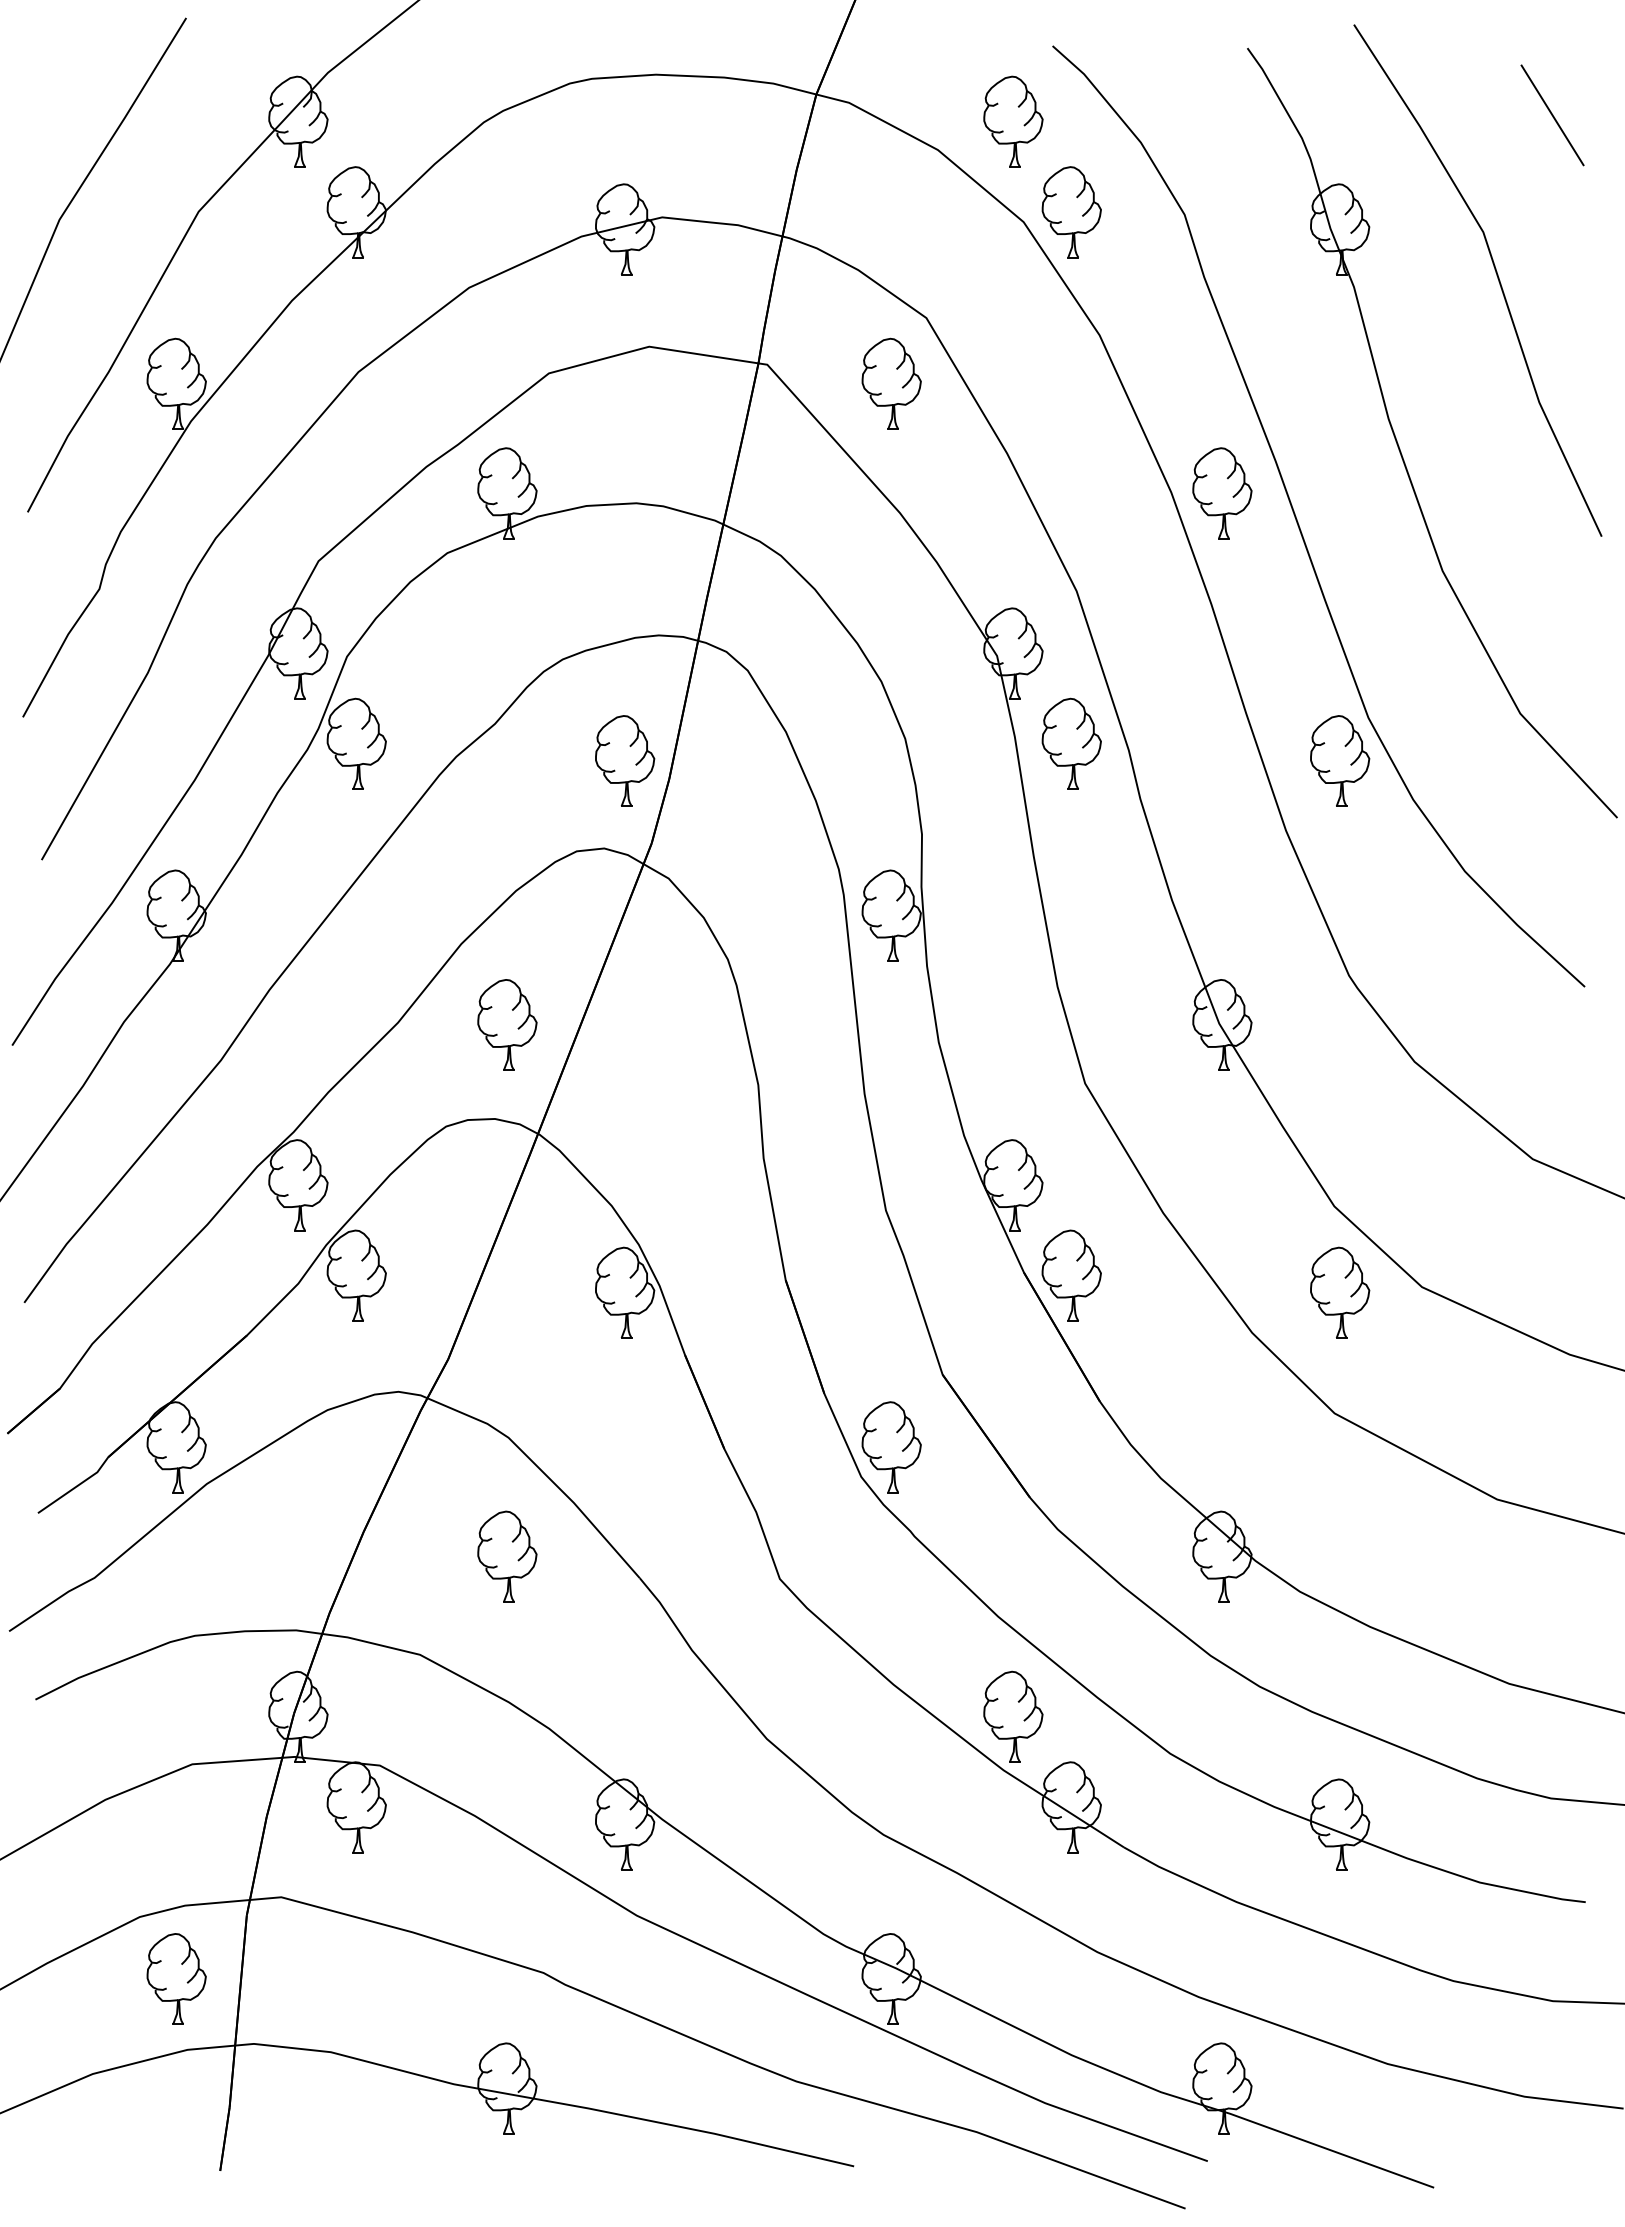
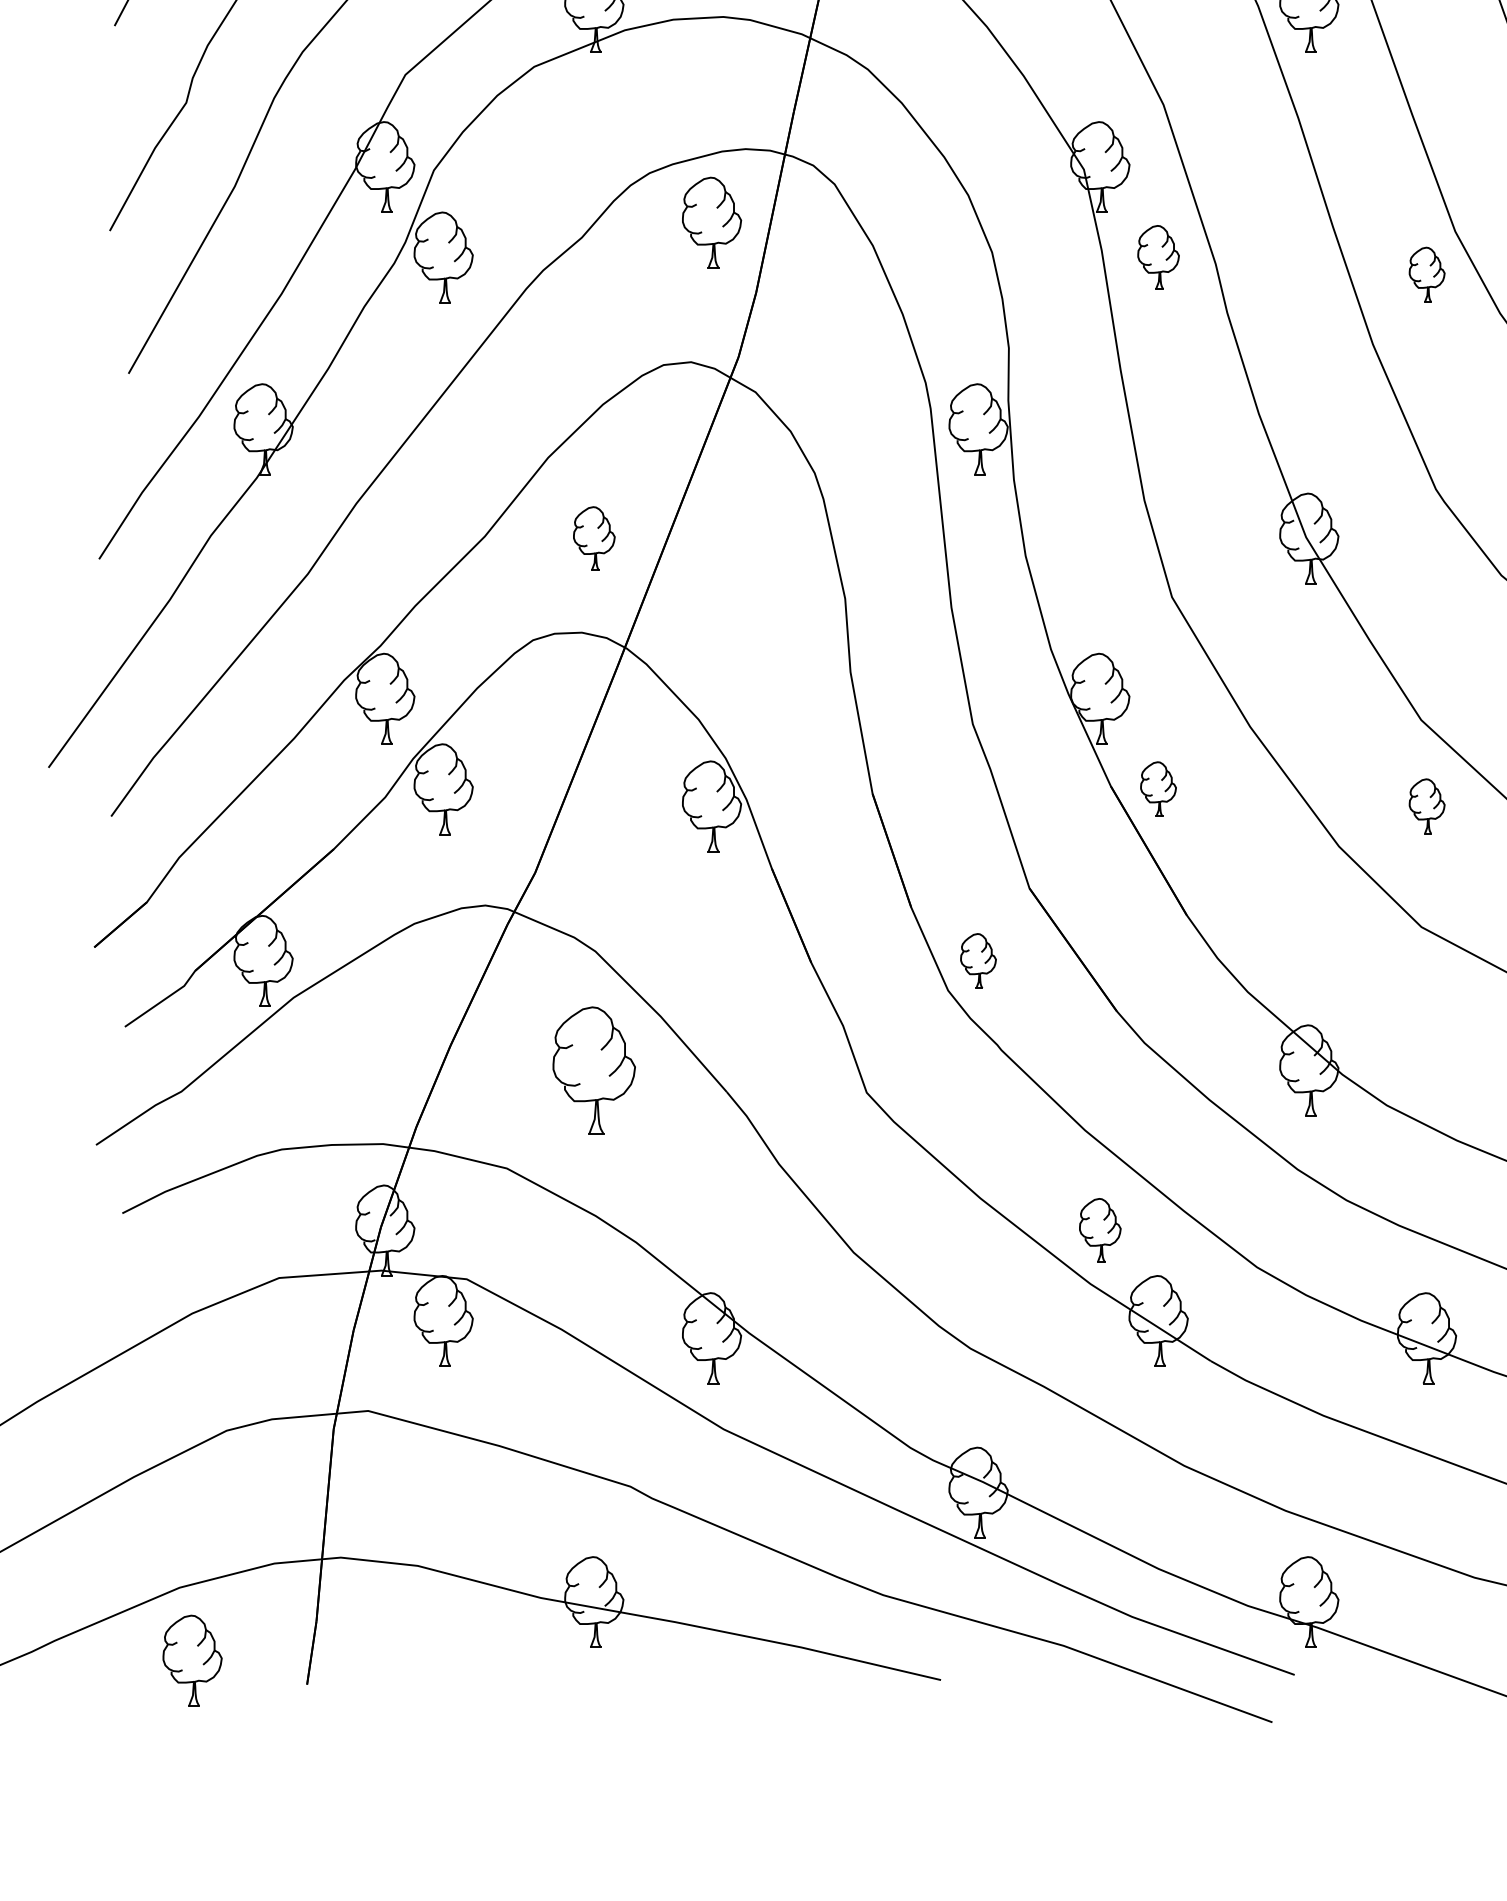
part: (1071, 743) -> (1158, 257), size x0.7
part: (625, 760) -> (712, 222), moved
part: (1340, 760) -> (1427, 274), size x0.6
part: (507, 1024) -> (594, 538), size x0.7
part: (1071, 1275) -> (1158, 789), size x0.6
part: (1340, 1292) -> (1427, 806), size x0.6
part: (891, 1447) -> (978, 961), size x0.6
part: (507, 1556) -> (594, 1070), size x1.4
part: (1013, 1716) -> (1100, 1230), size x0.7
part: (176, 1978) -> (192, 1660), moved

